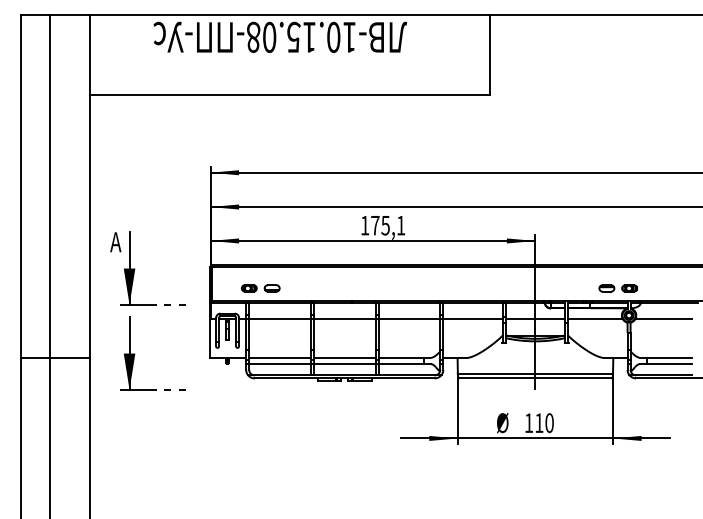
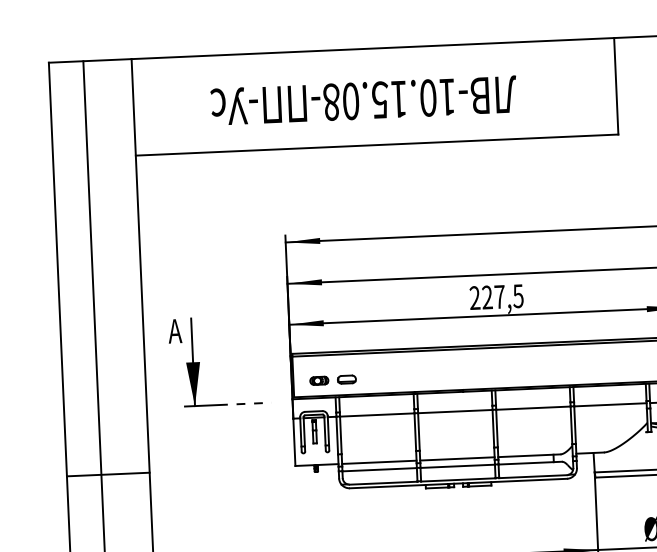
text: (280, 36) -> (364, 99), moved
text: (382, 225) -> (495, 297), 175,1 -> 227,5
part: (260, 288) -> (332, 380), moved
part: (135, 353) -> (204, 464), removed

